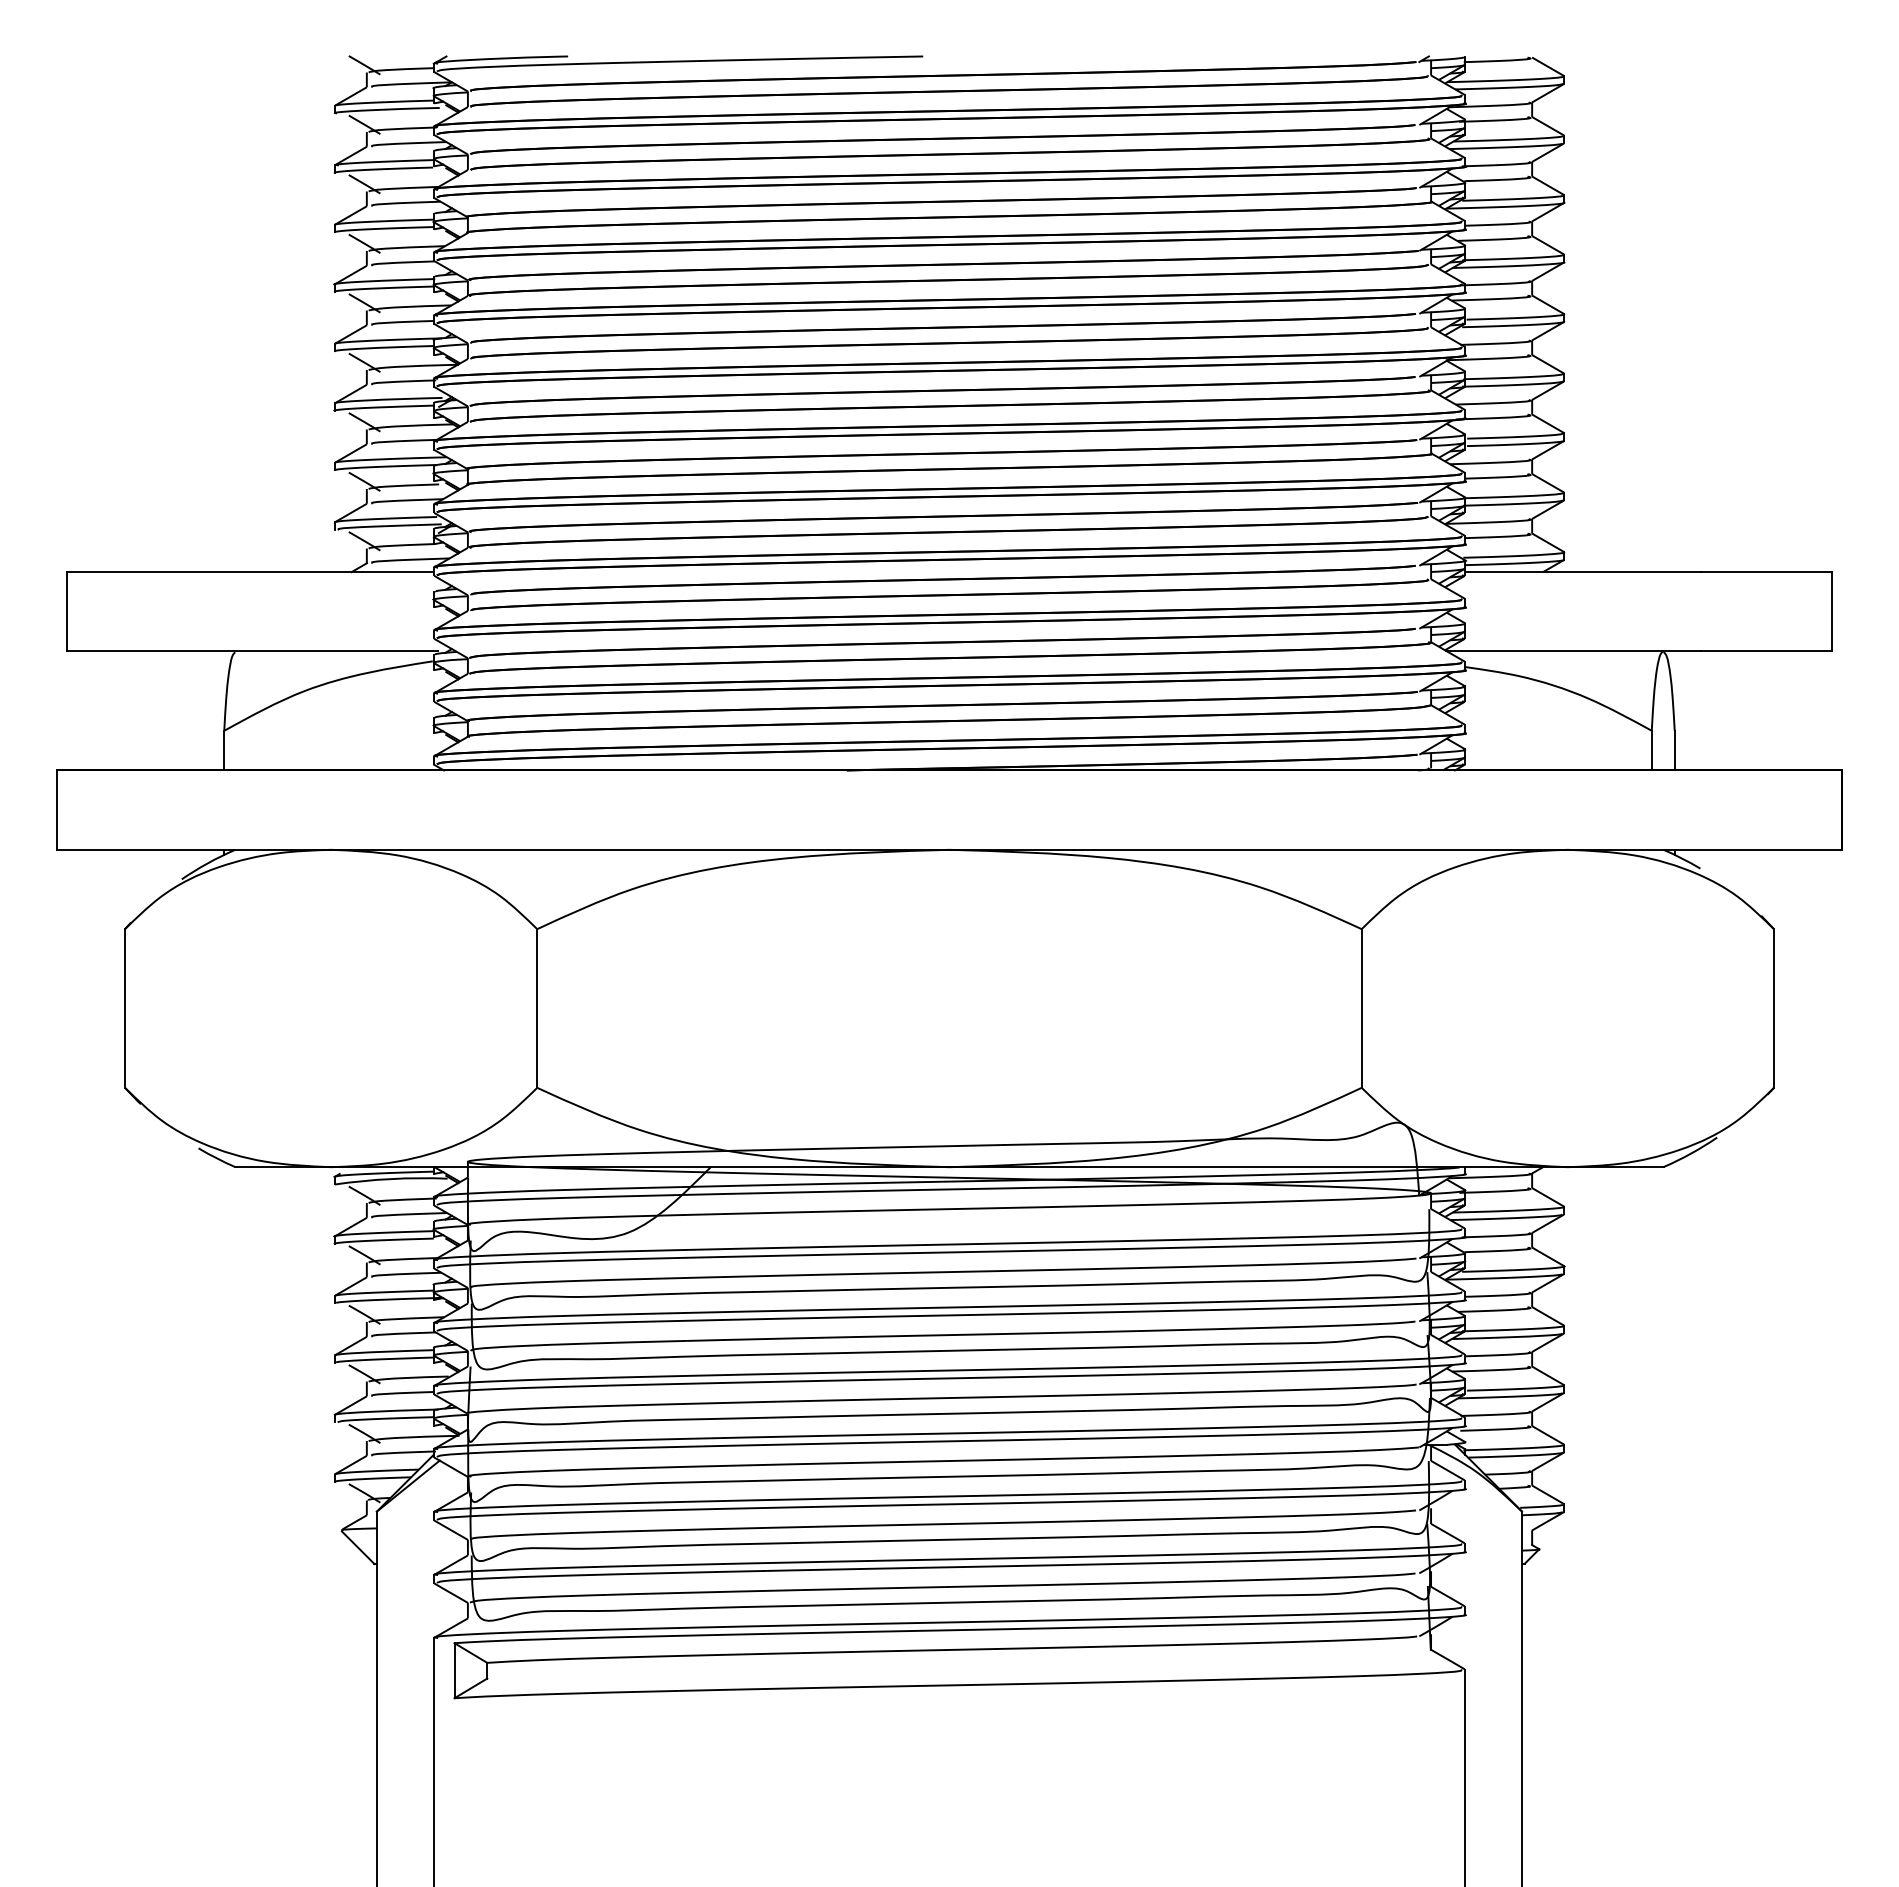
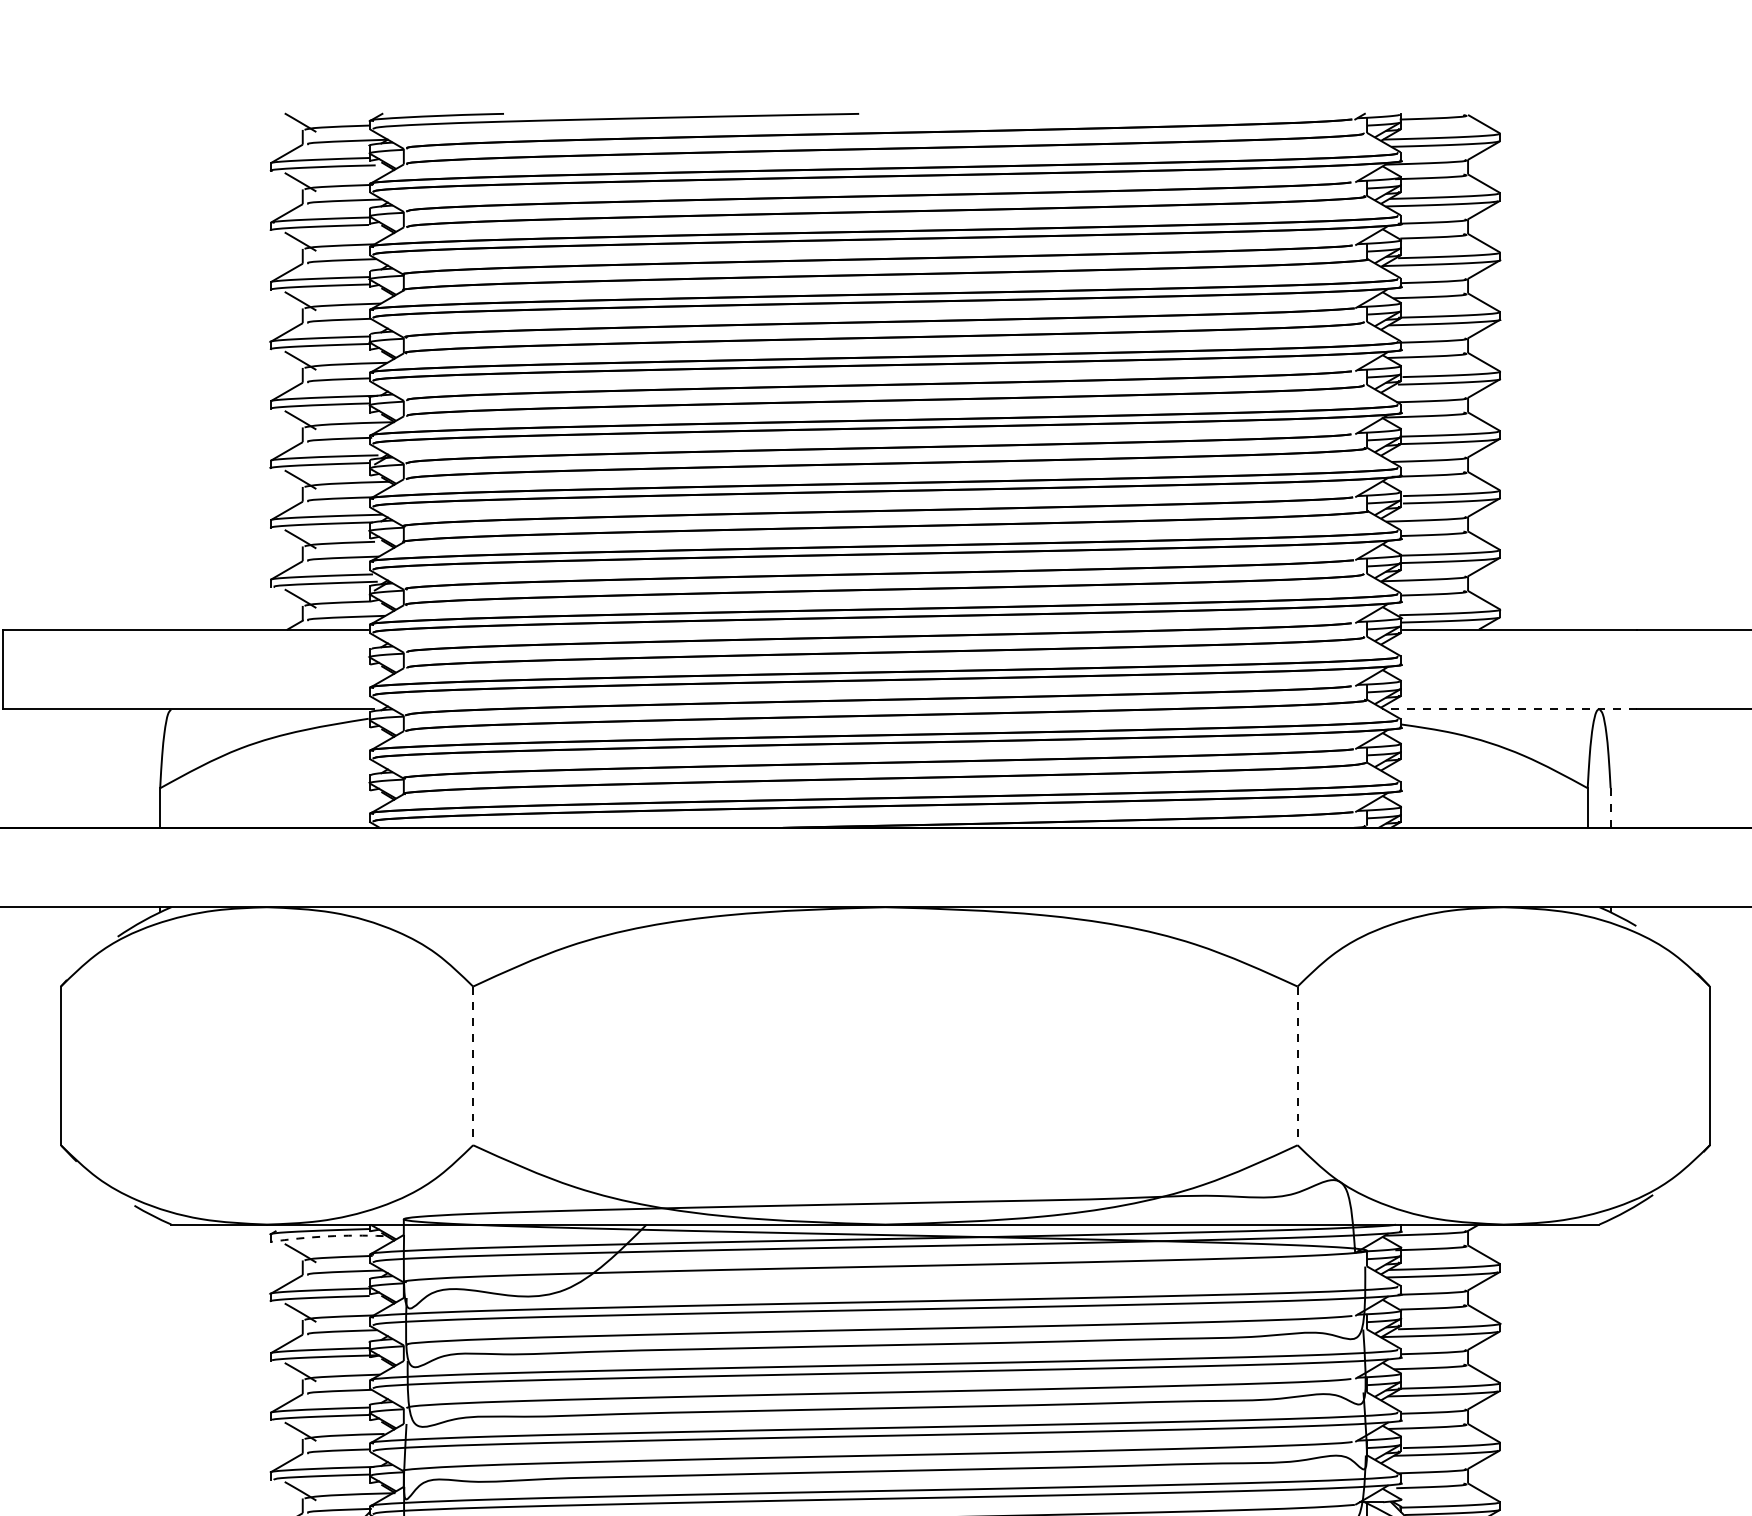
line: (1573, 651) -> (1509, 708), solid -> dashed
line: (1674, 750) -> (1610, 807), solid -> dashed
line: (537, 1009) -> (473, 1066), solid -> dashed
line: (1361, 1009) -> (1297, 1066), solid -> dashed
arc: (391, 1179) -> (327, 1236), solid -> dashed

